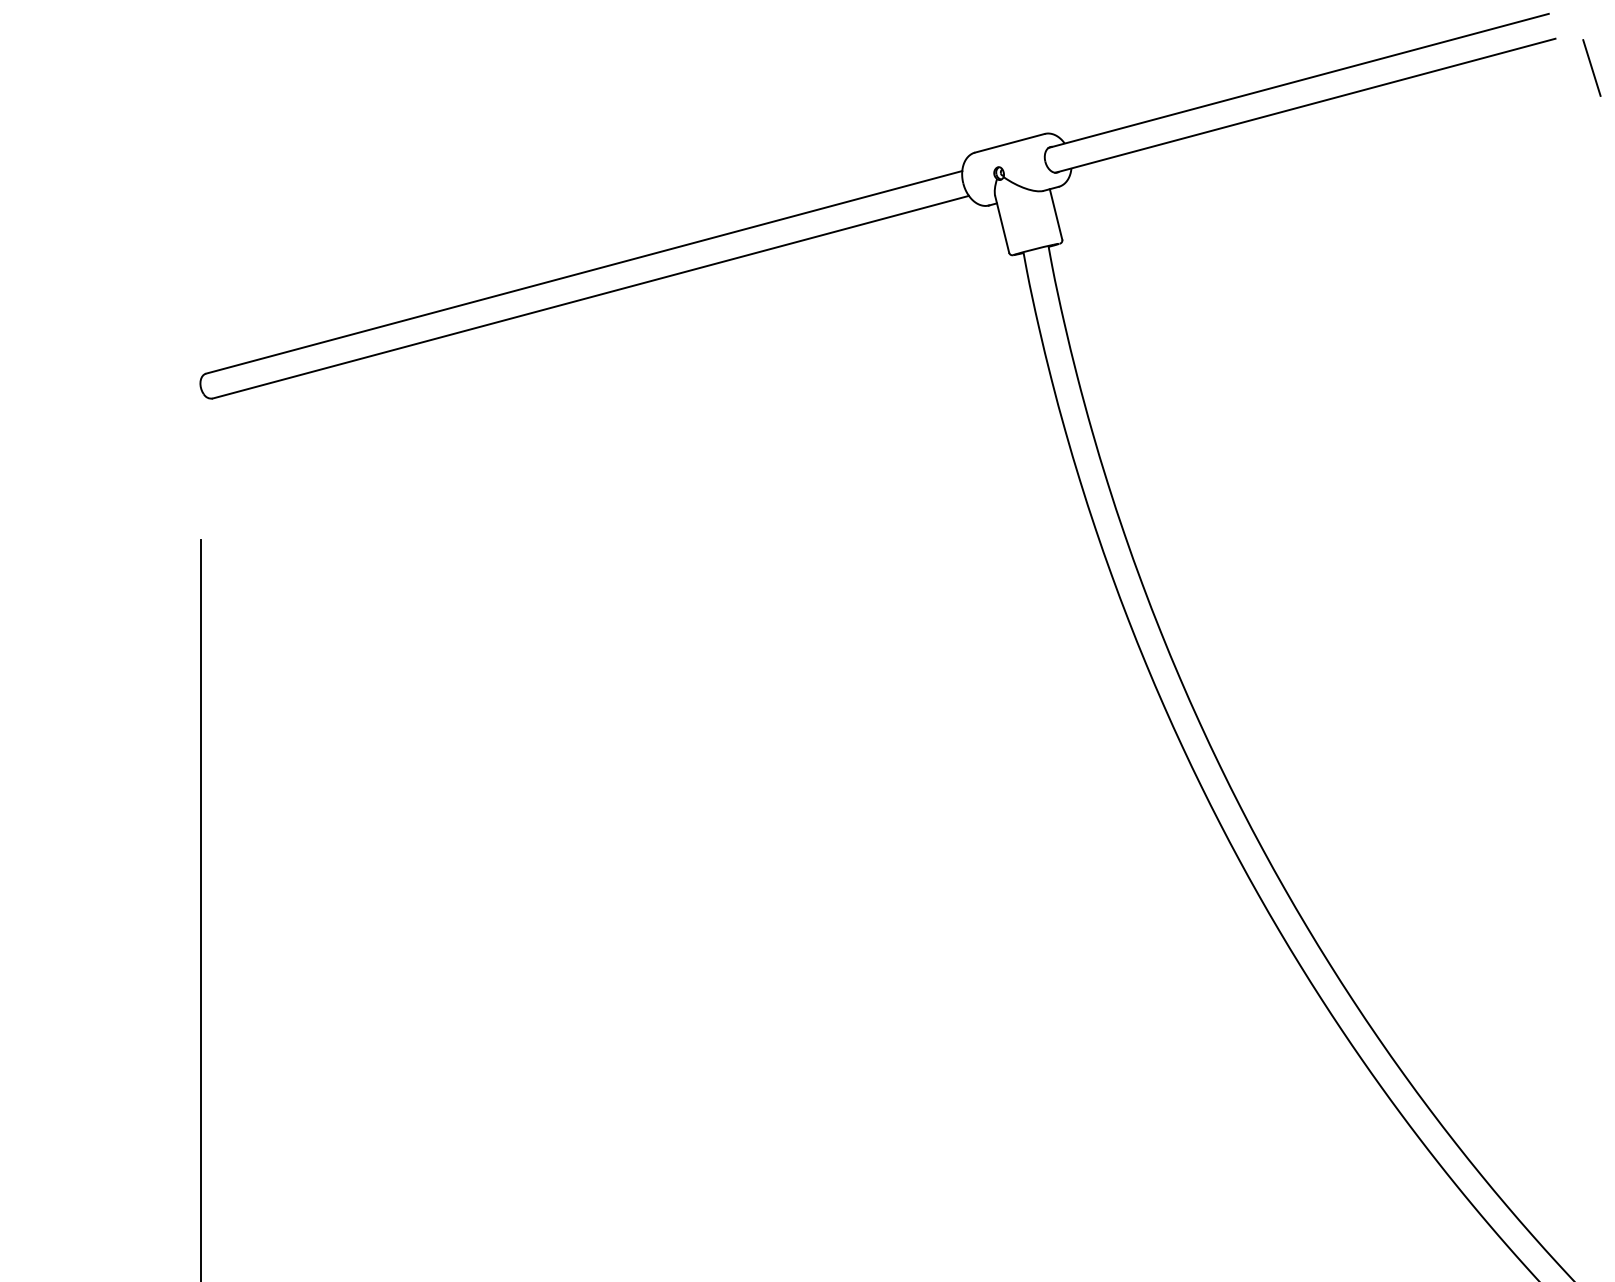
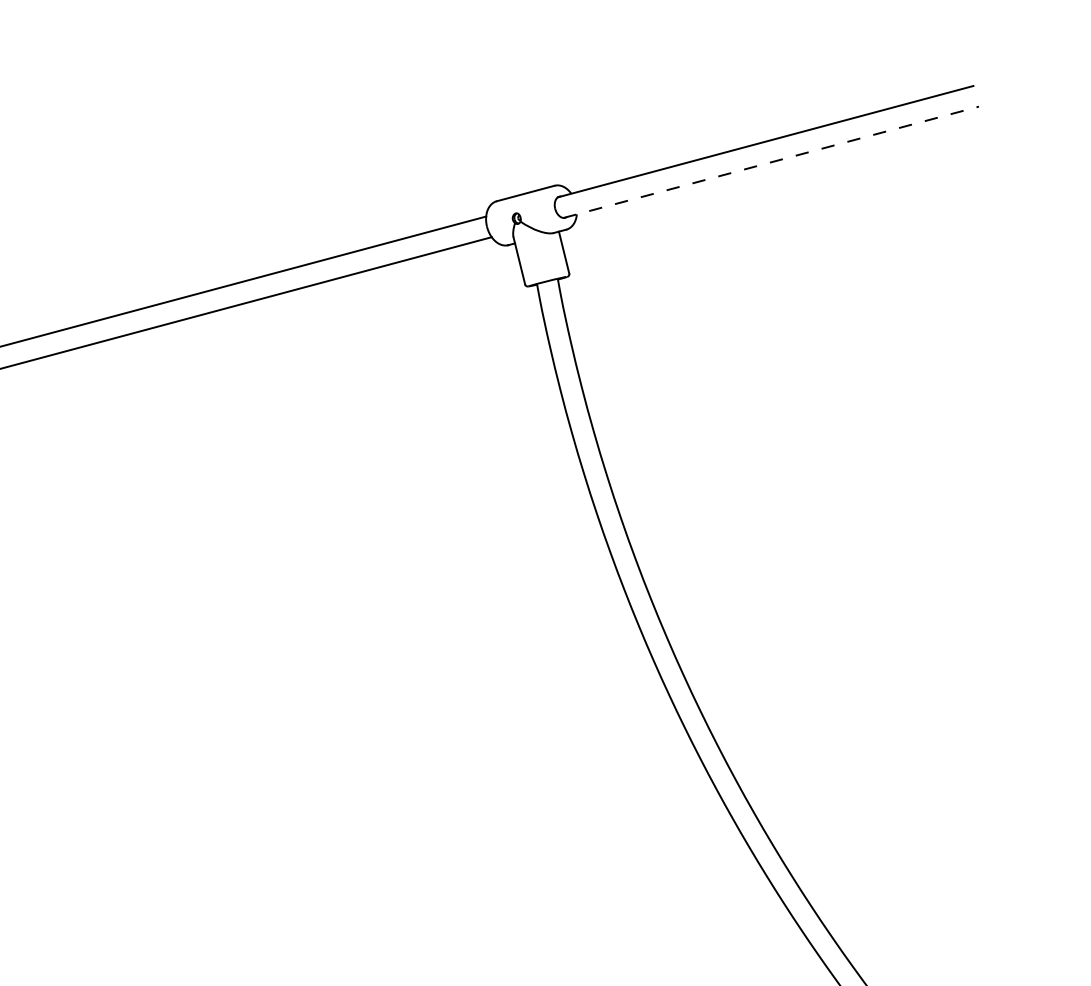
line: (1591, 67) -> (1008, 130), removed
line: (1305, 105) -> (771, 162), solid -> dashed

